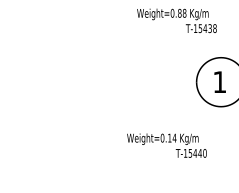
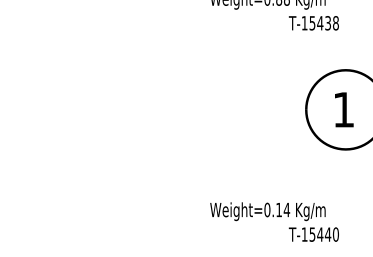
text: (166, 145) -> (273, 221), moved

